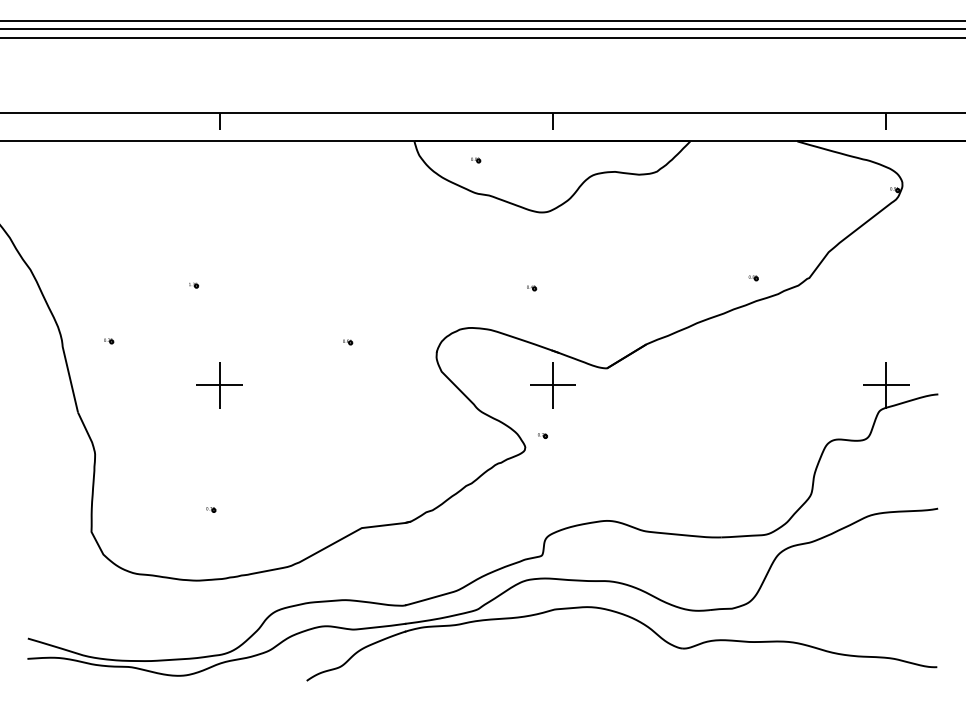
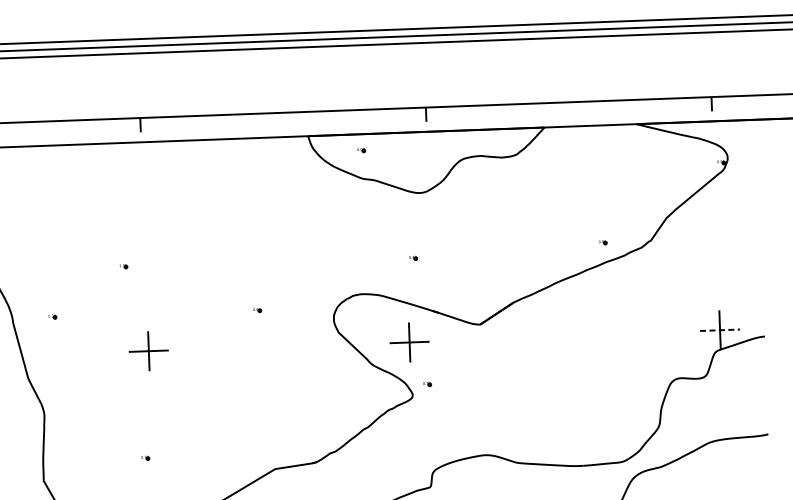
part: (552, 385) -> (409, 342), moved
line: (886, 385) -> (720, 330), solid -> dashed

